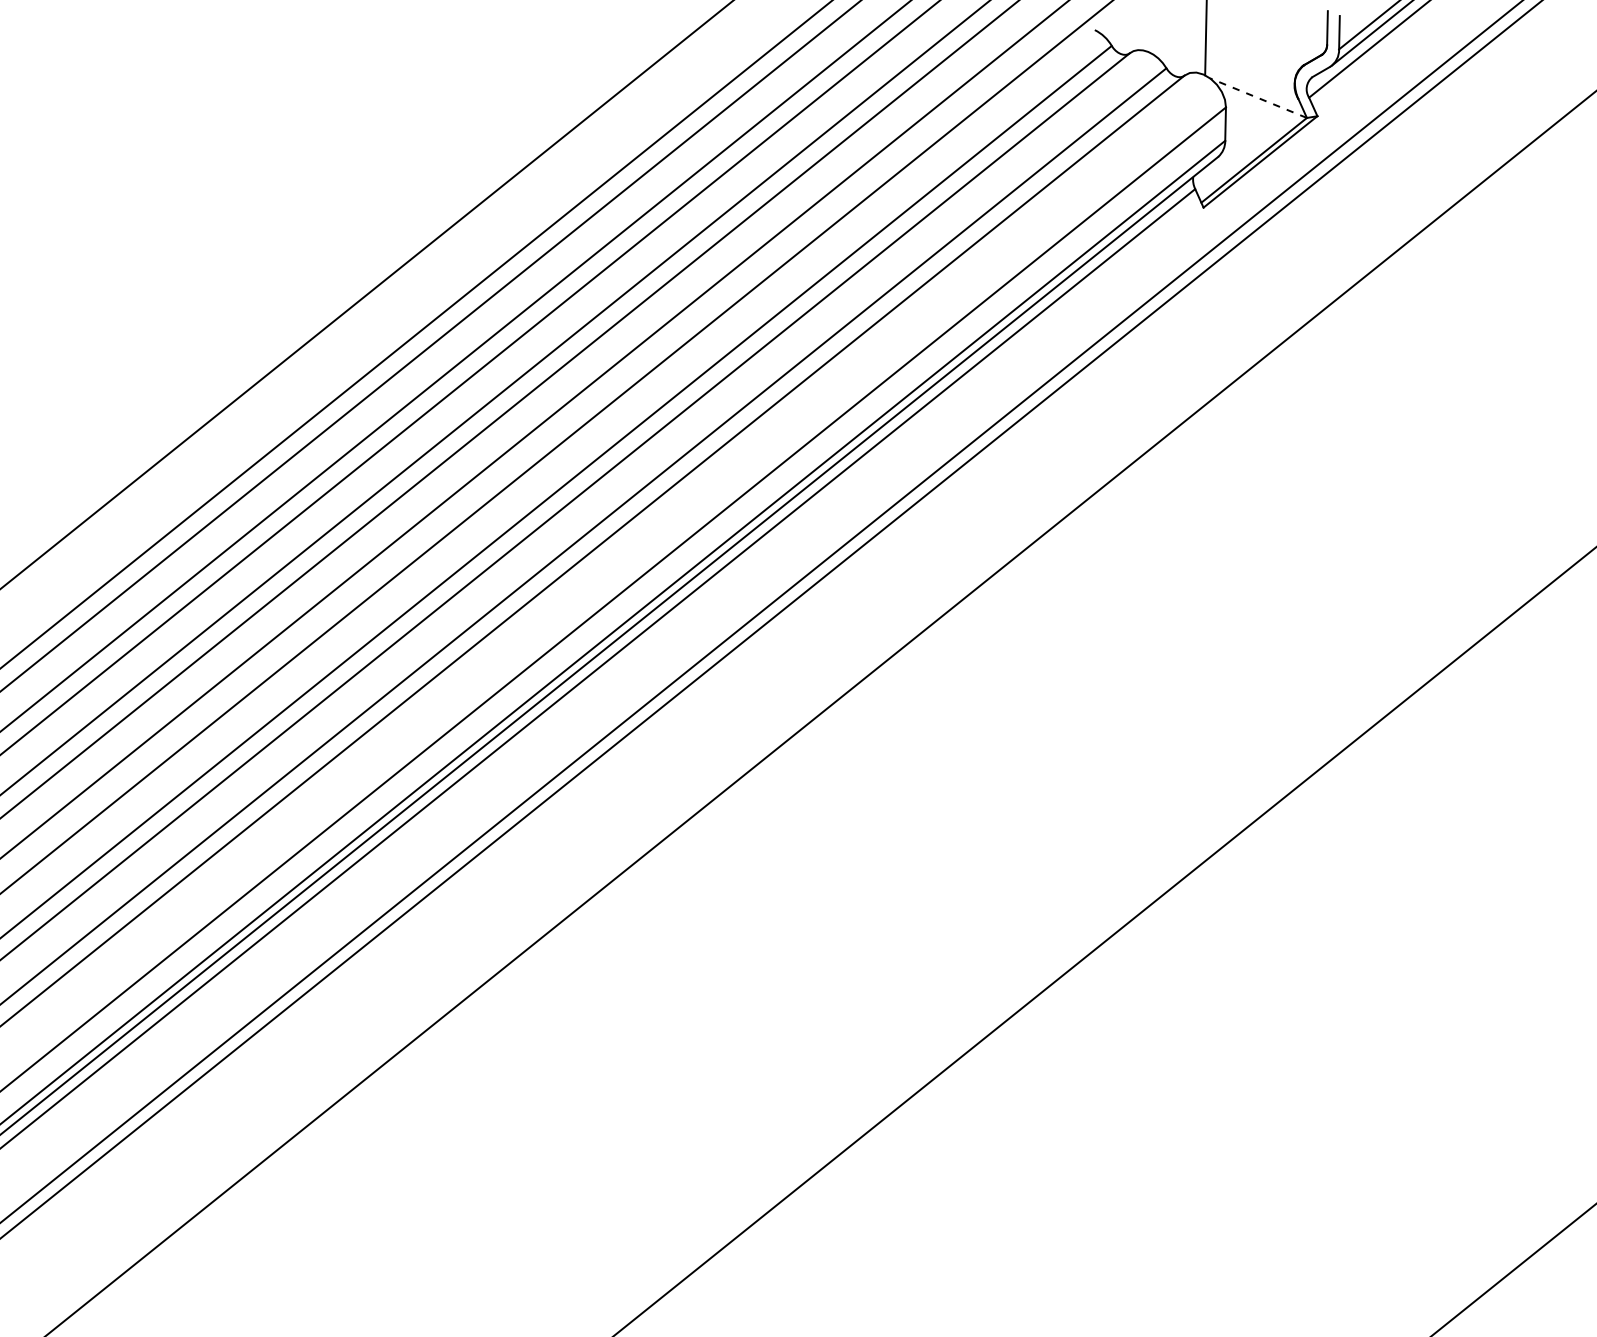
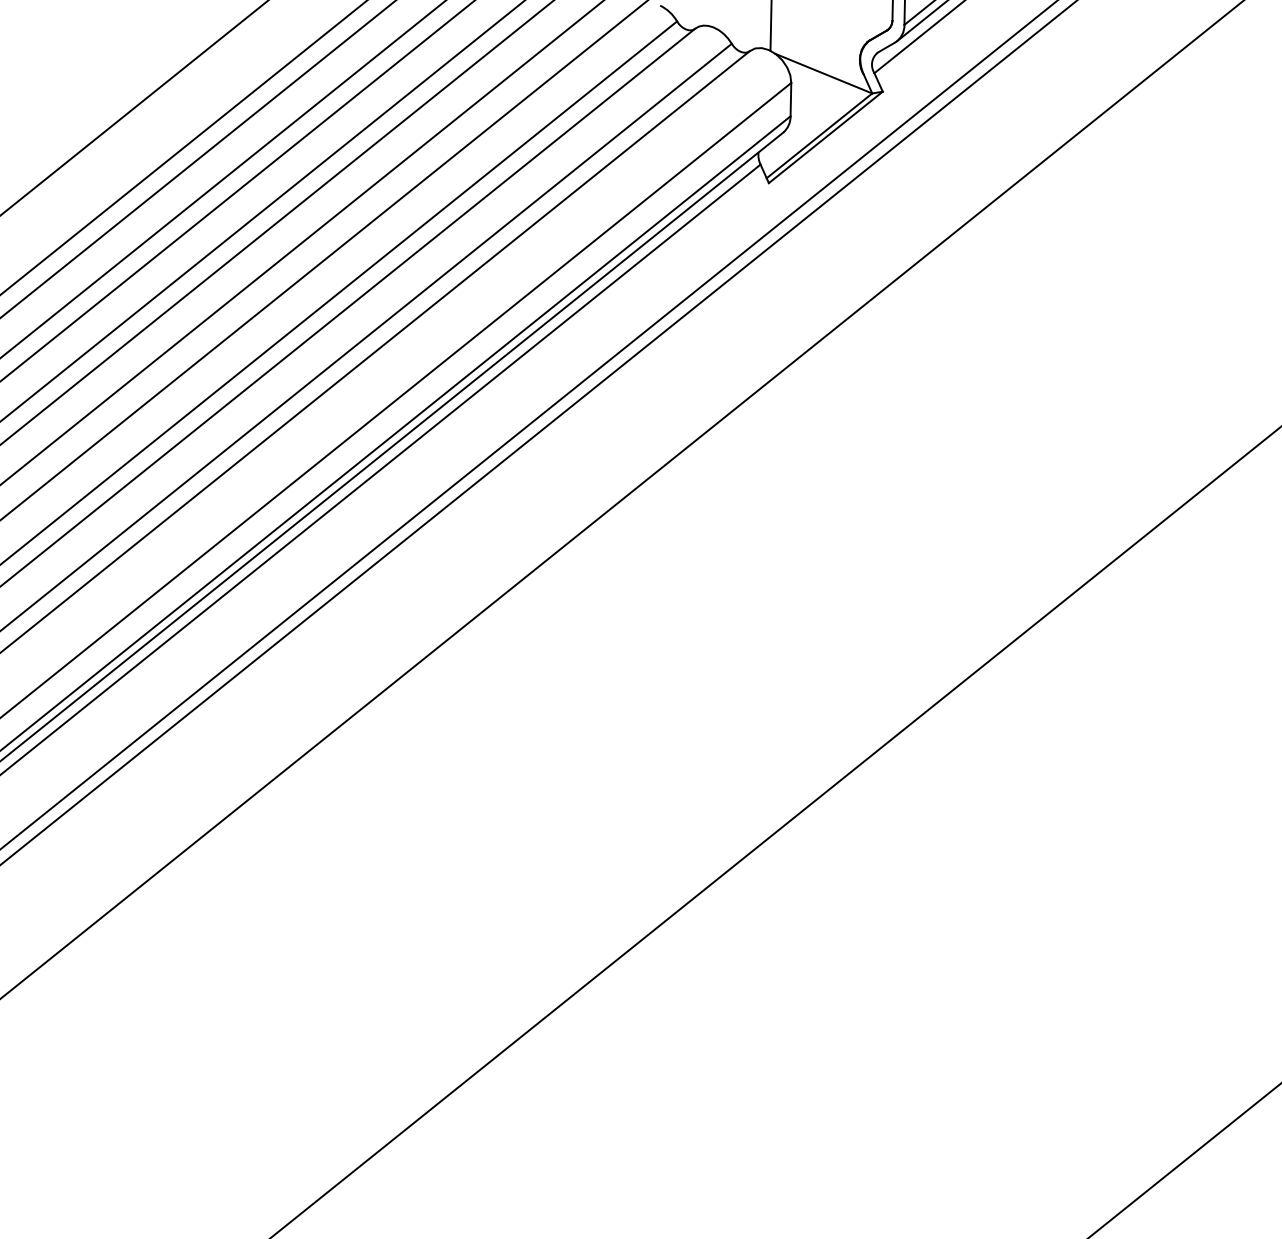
line: (1258, 98) -> (823, 74), dashed -> solid

